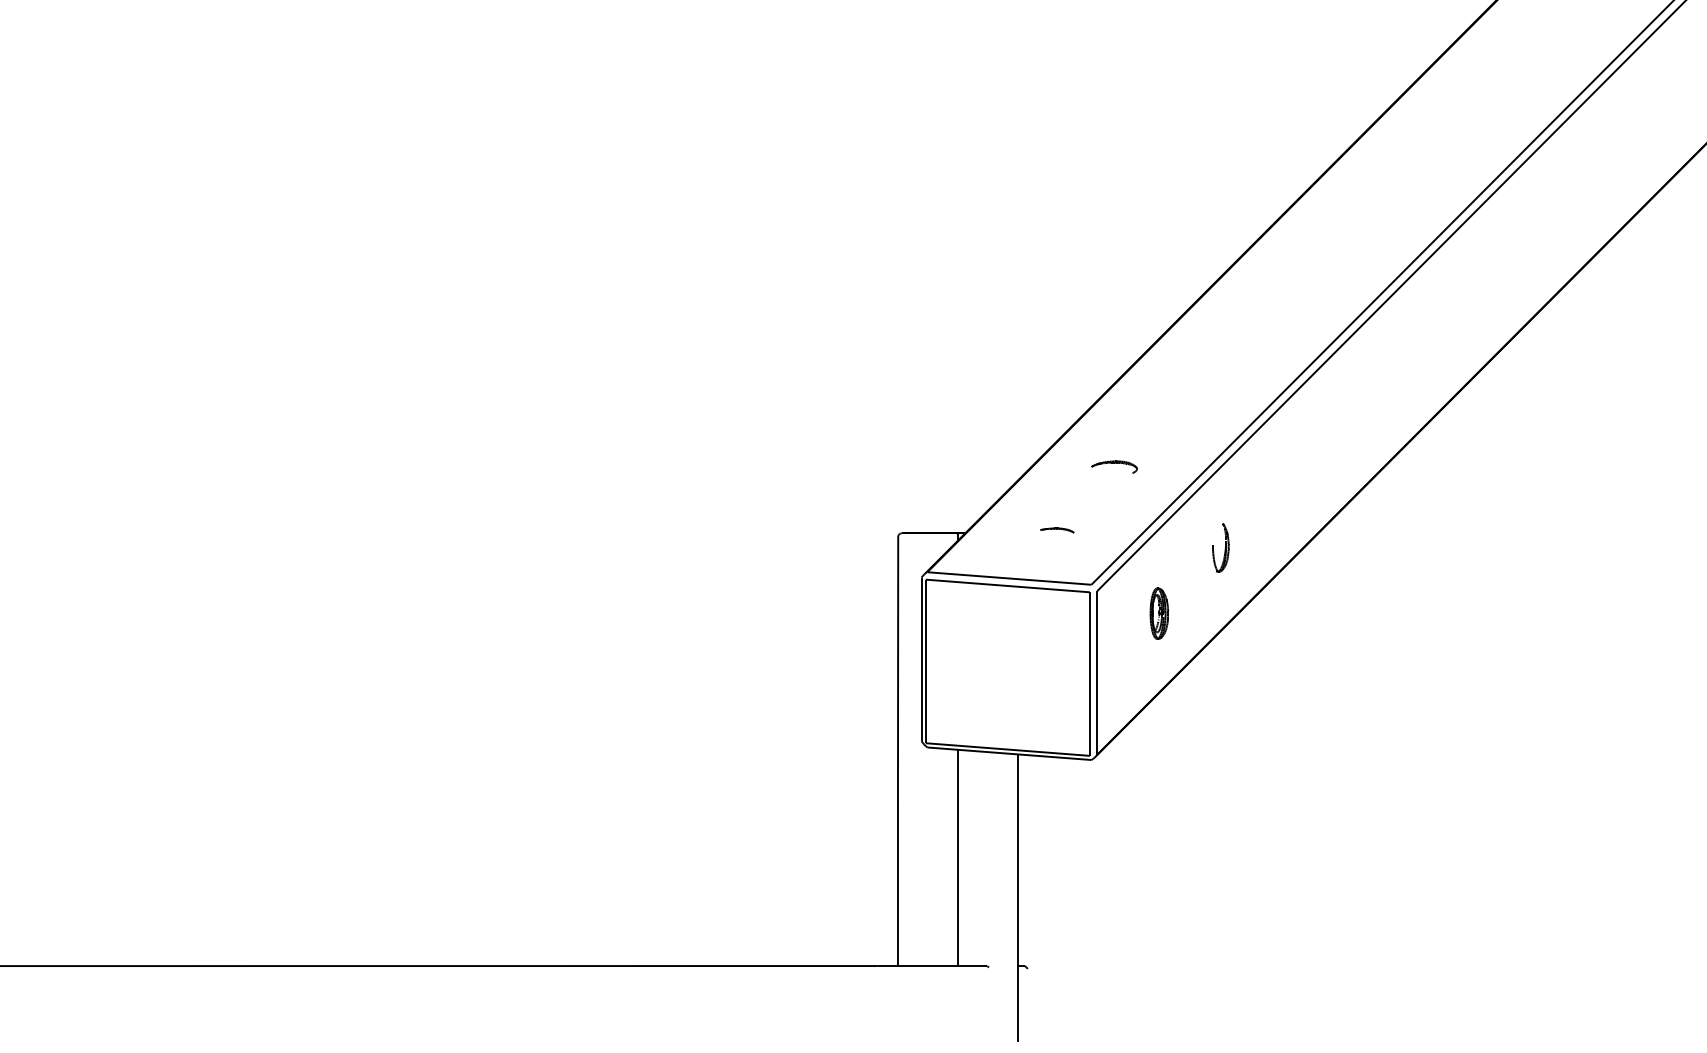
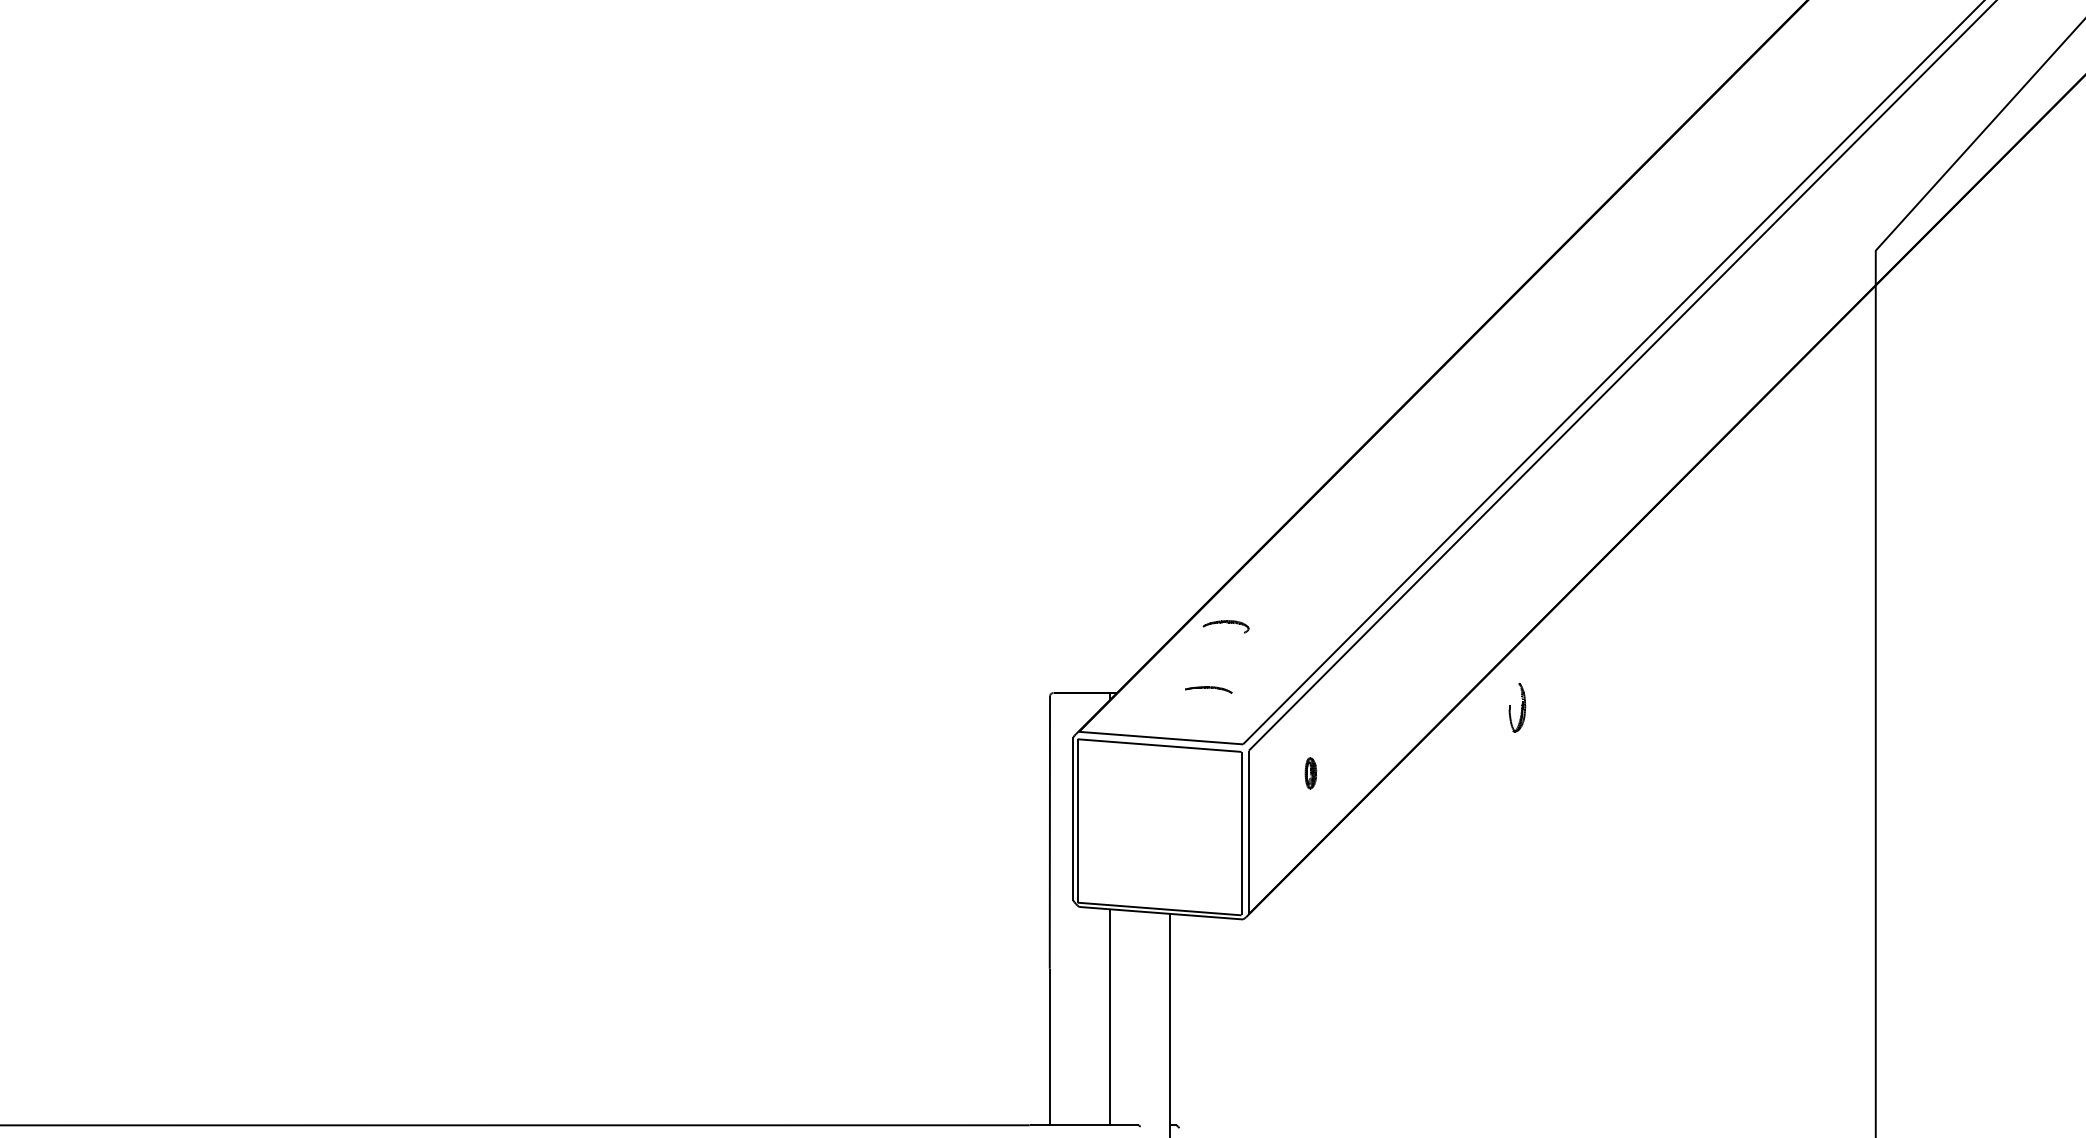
part: (1113, 466) -> (1225, 626), moved
part: (1057, 530) -> (1209, 690), size x1.4
part: (1220, 547) -> (1517, 707), moved
part: (1158, 613) -> (1310, 773), size x0.6

